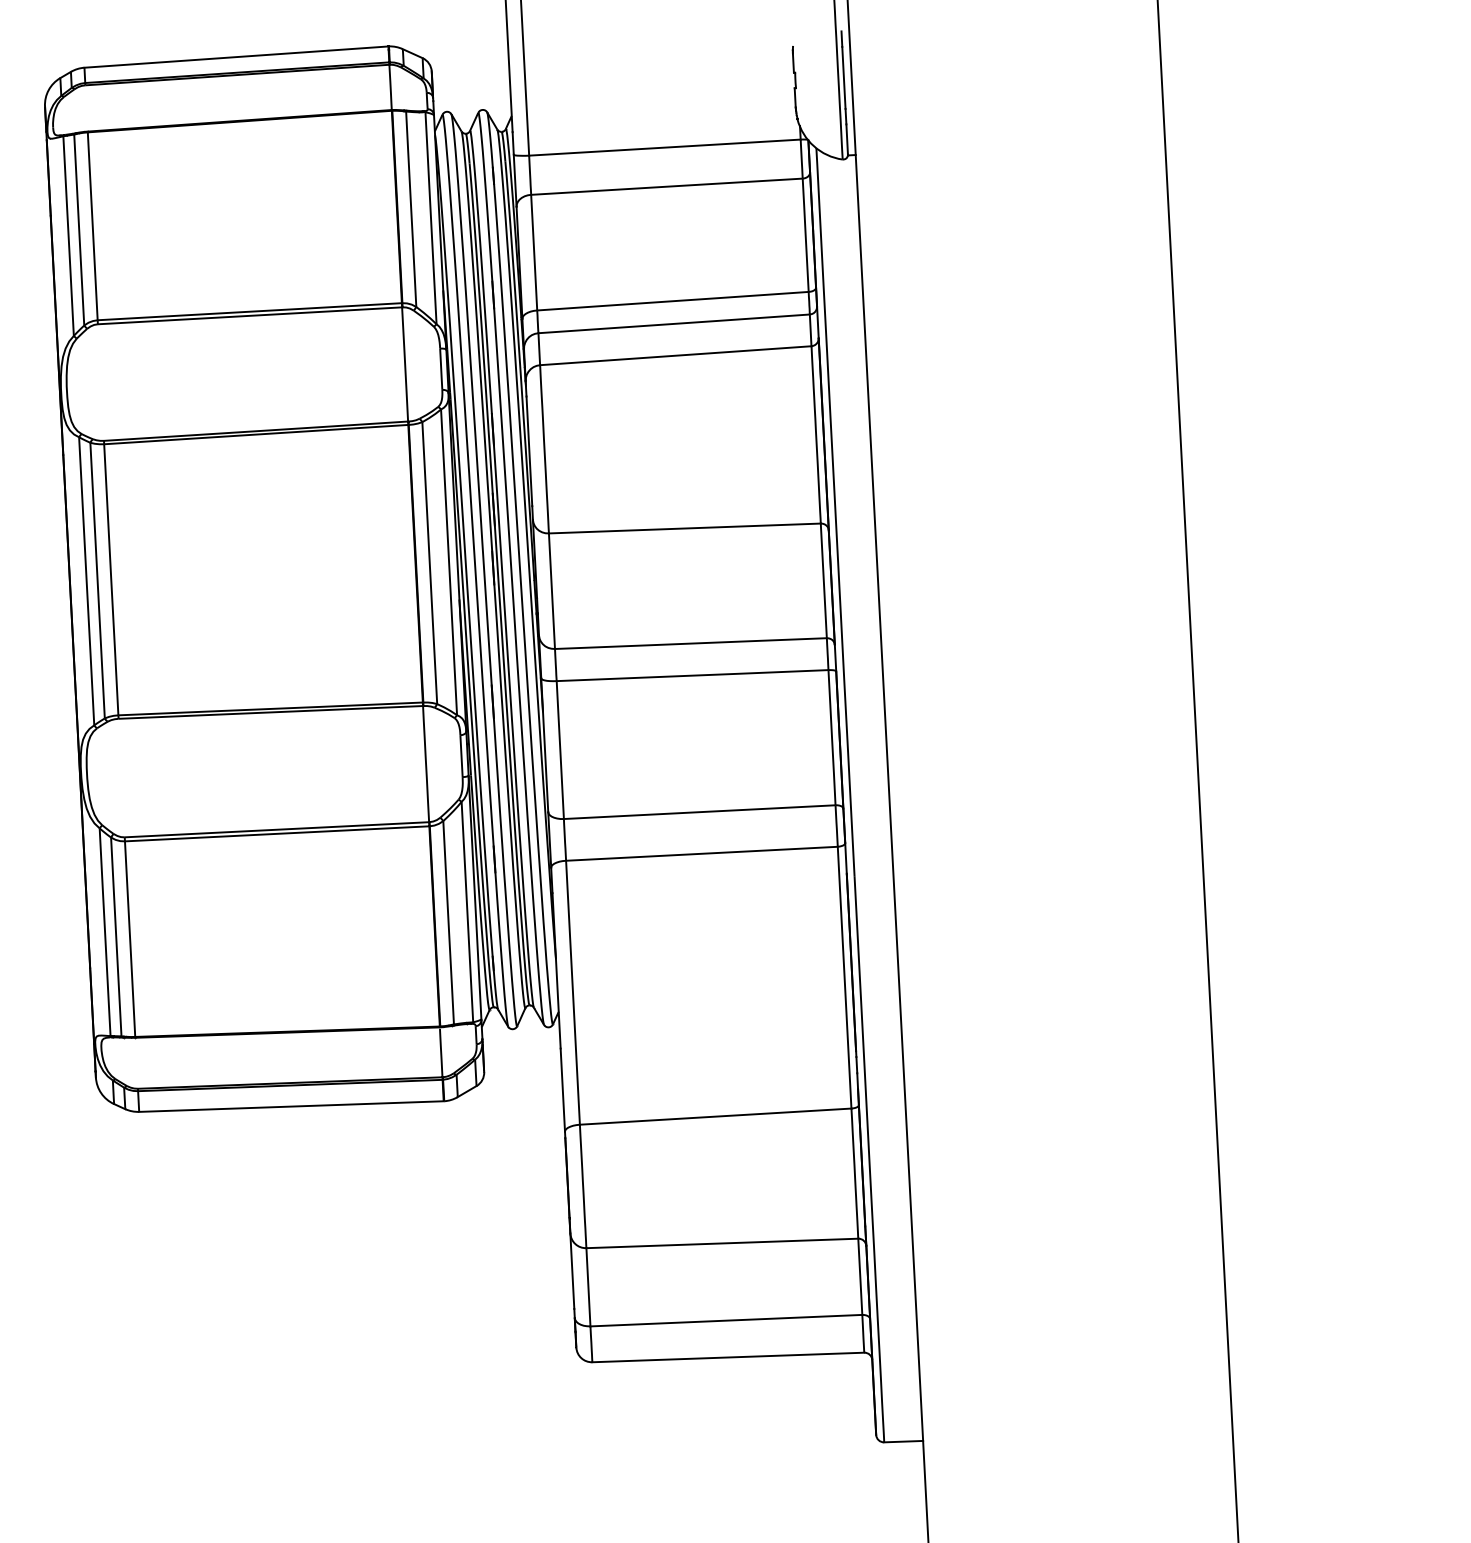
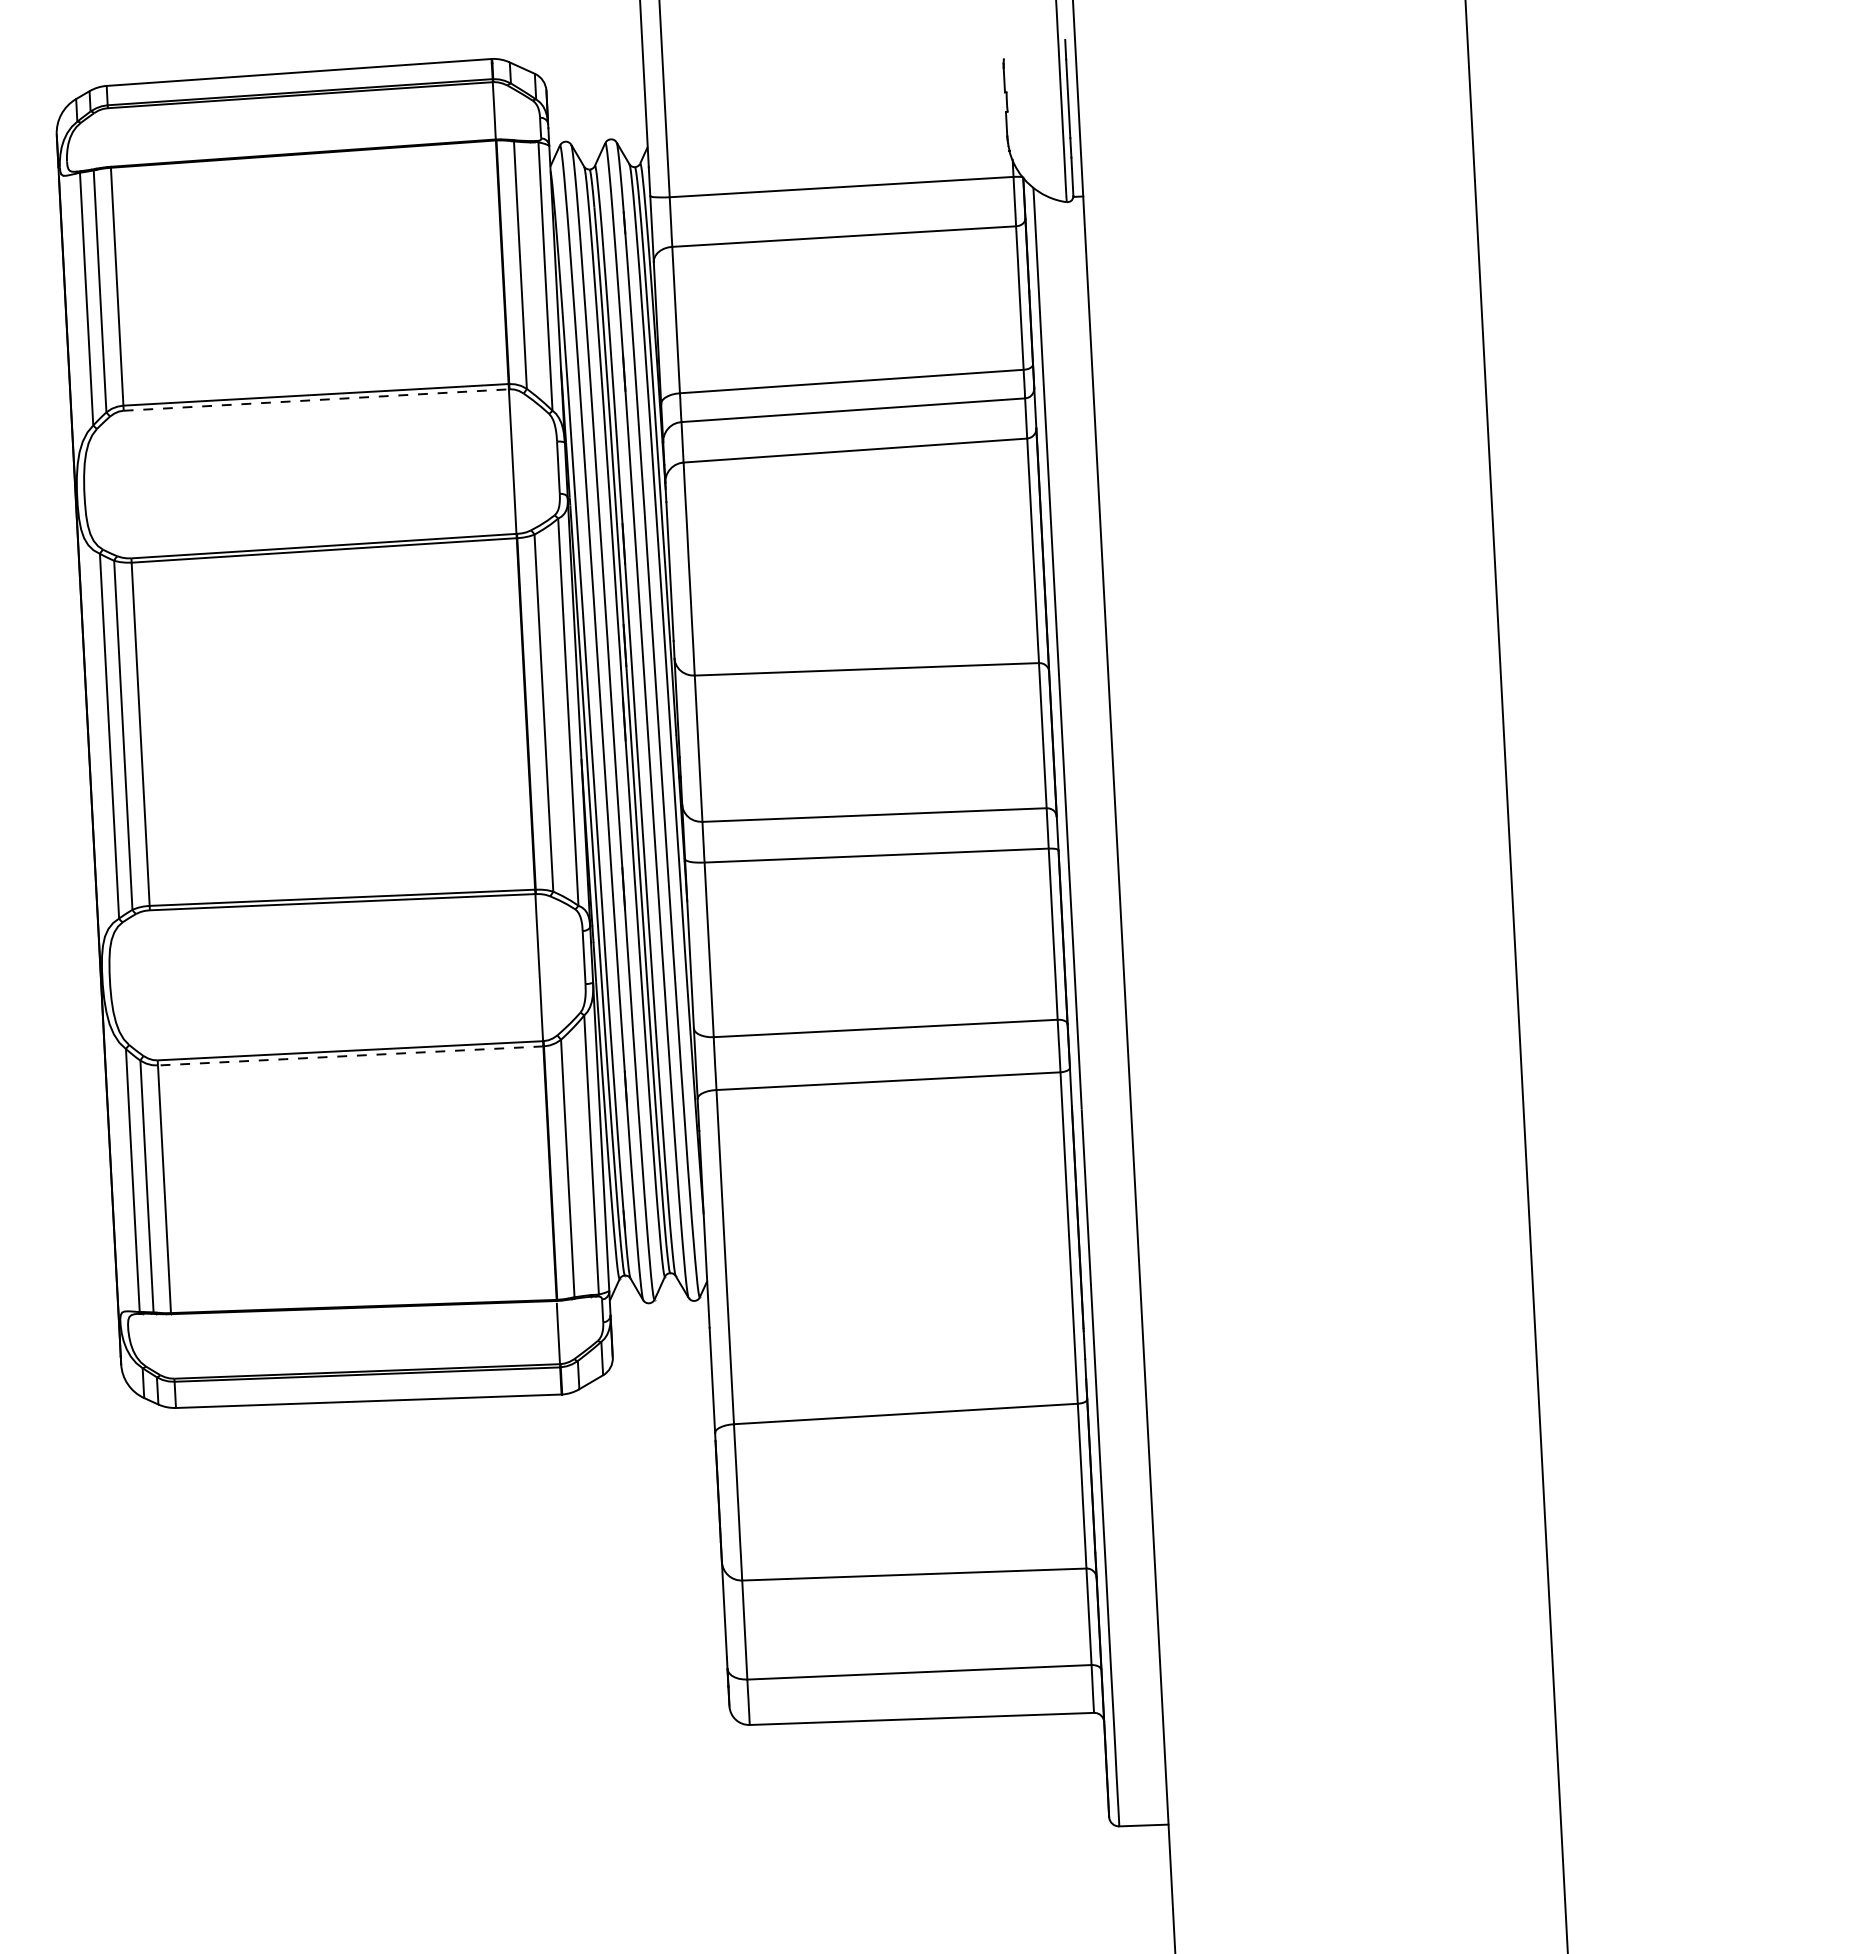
line: (250, 316) -> (316, 400), solid -> dashed
line: (277, 833) -> (350, 1055), solid -> dashed

